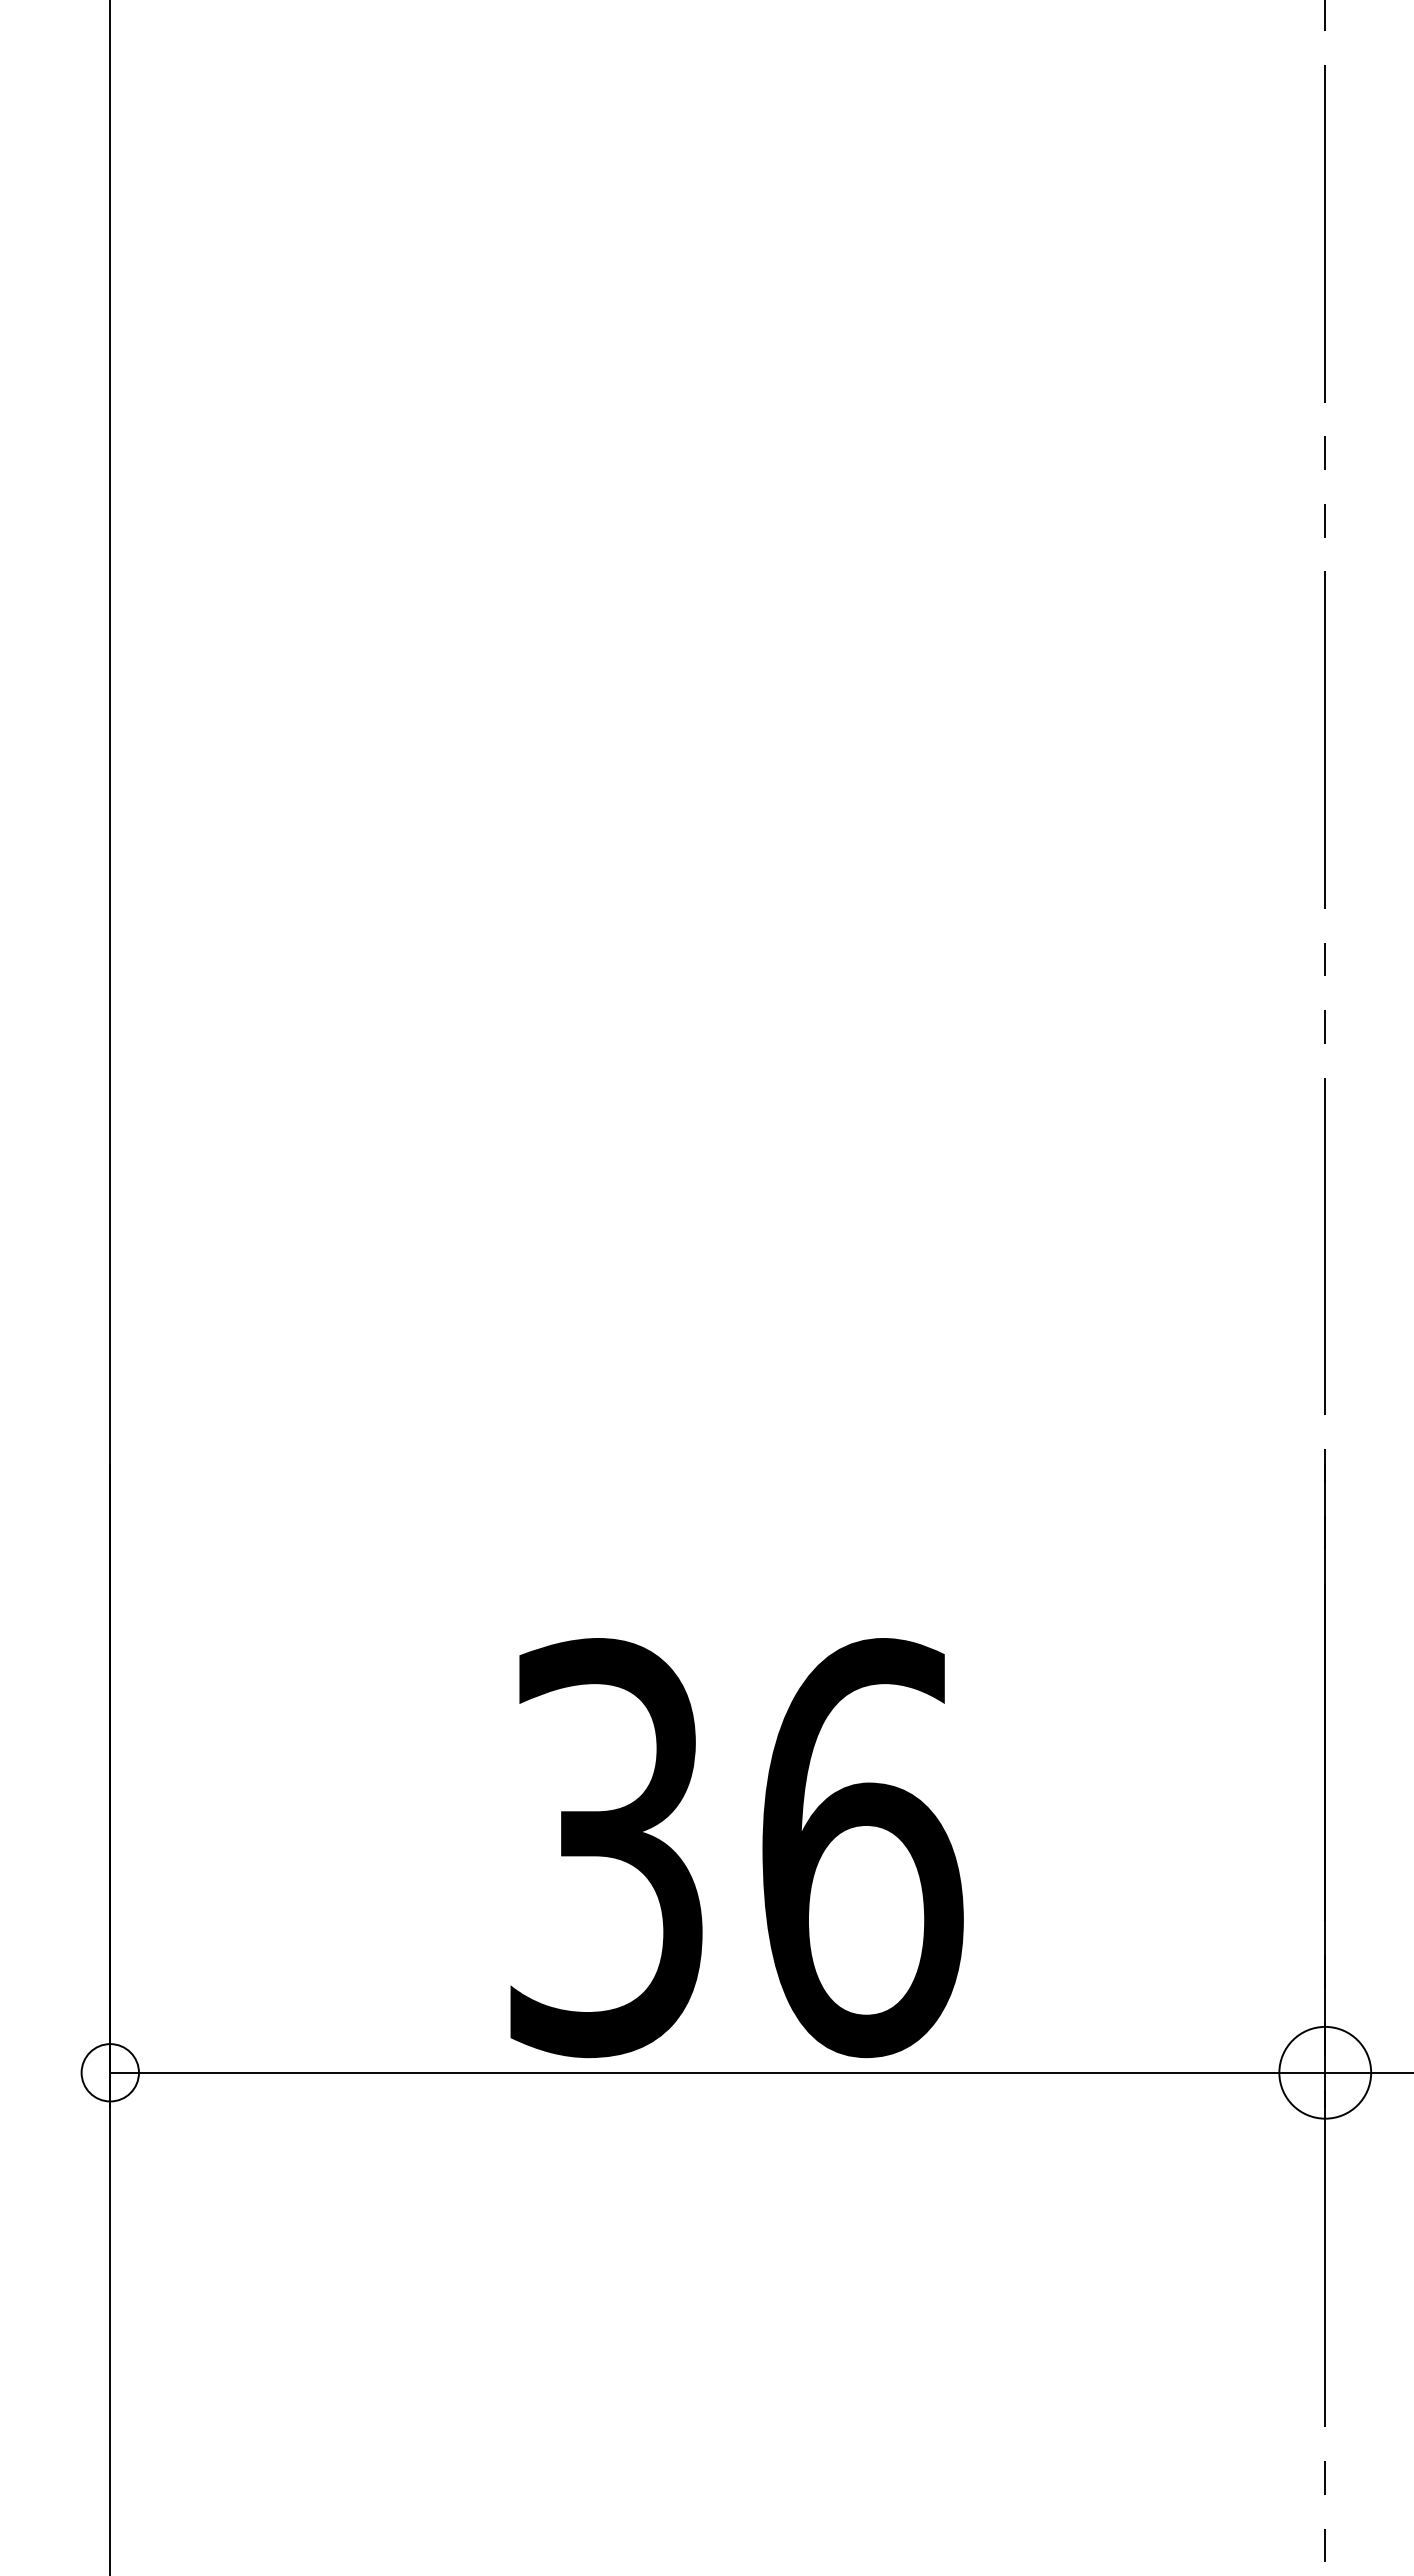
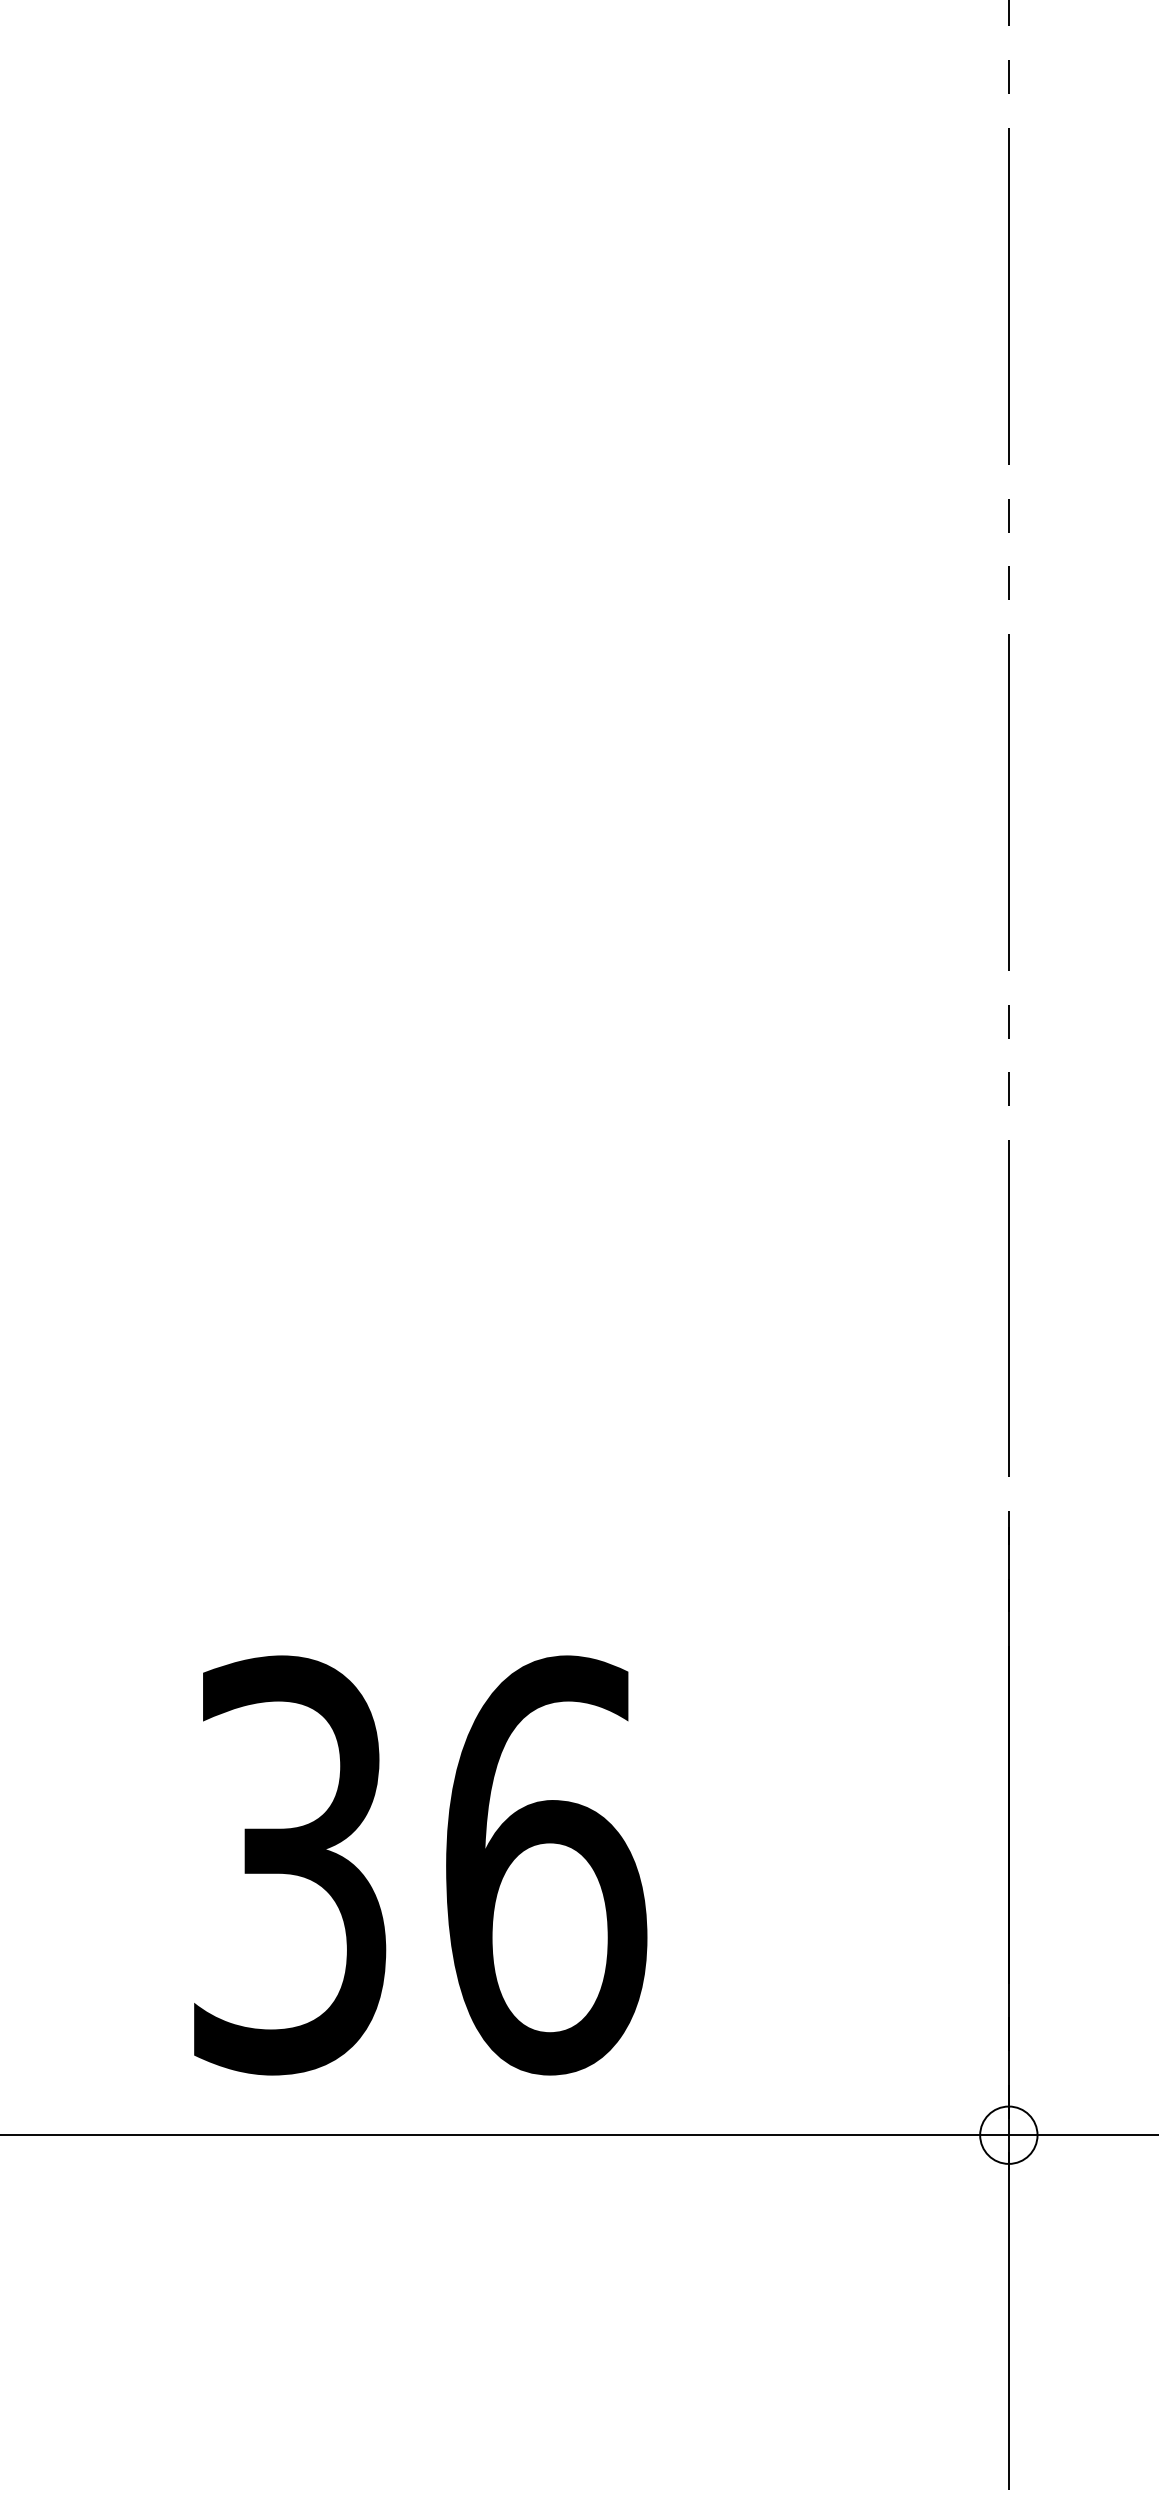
text: (736, 1848) -> (420, 1865), moved
circle: (1324, 2072) -> (1008, 2134), size x0.62

